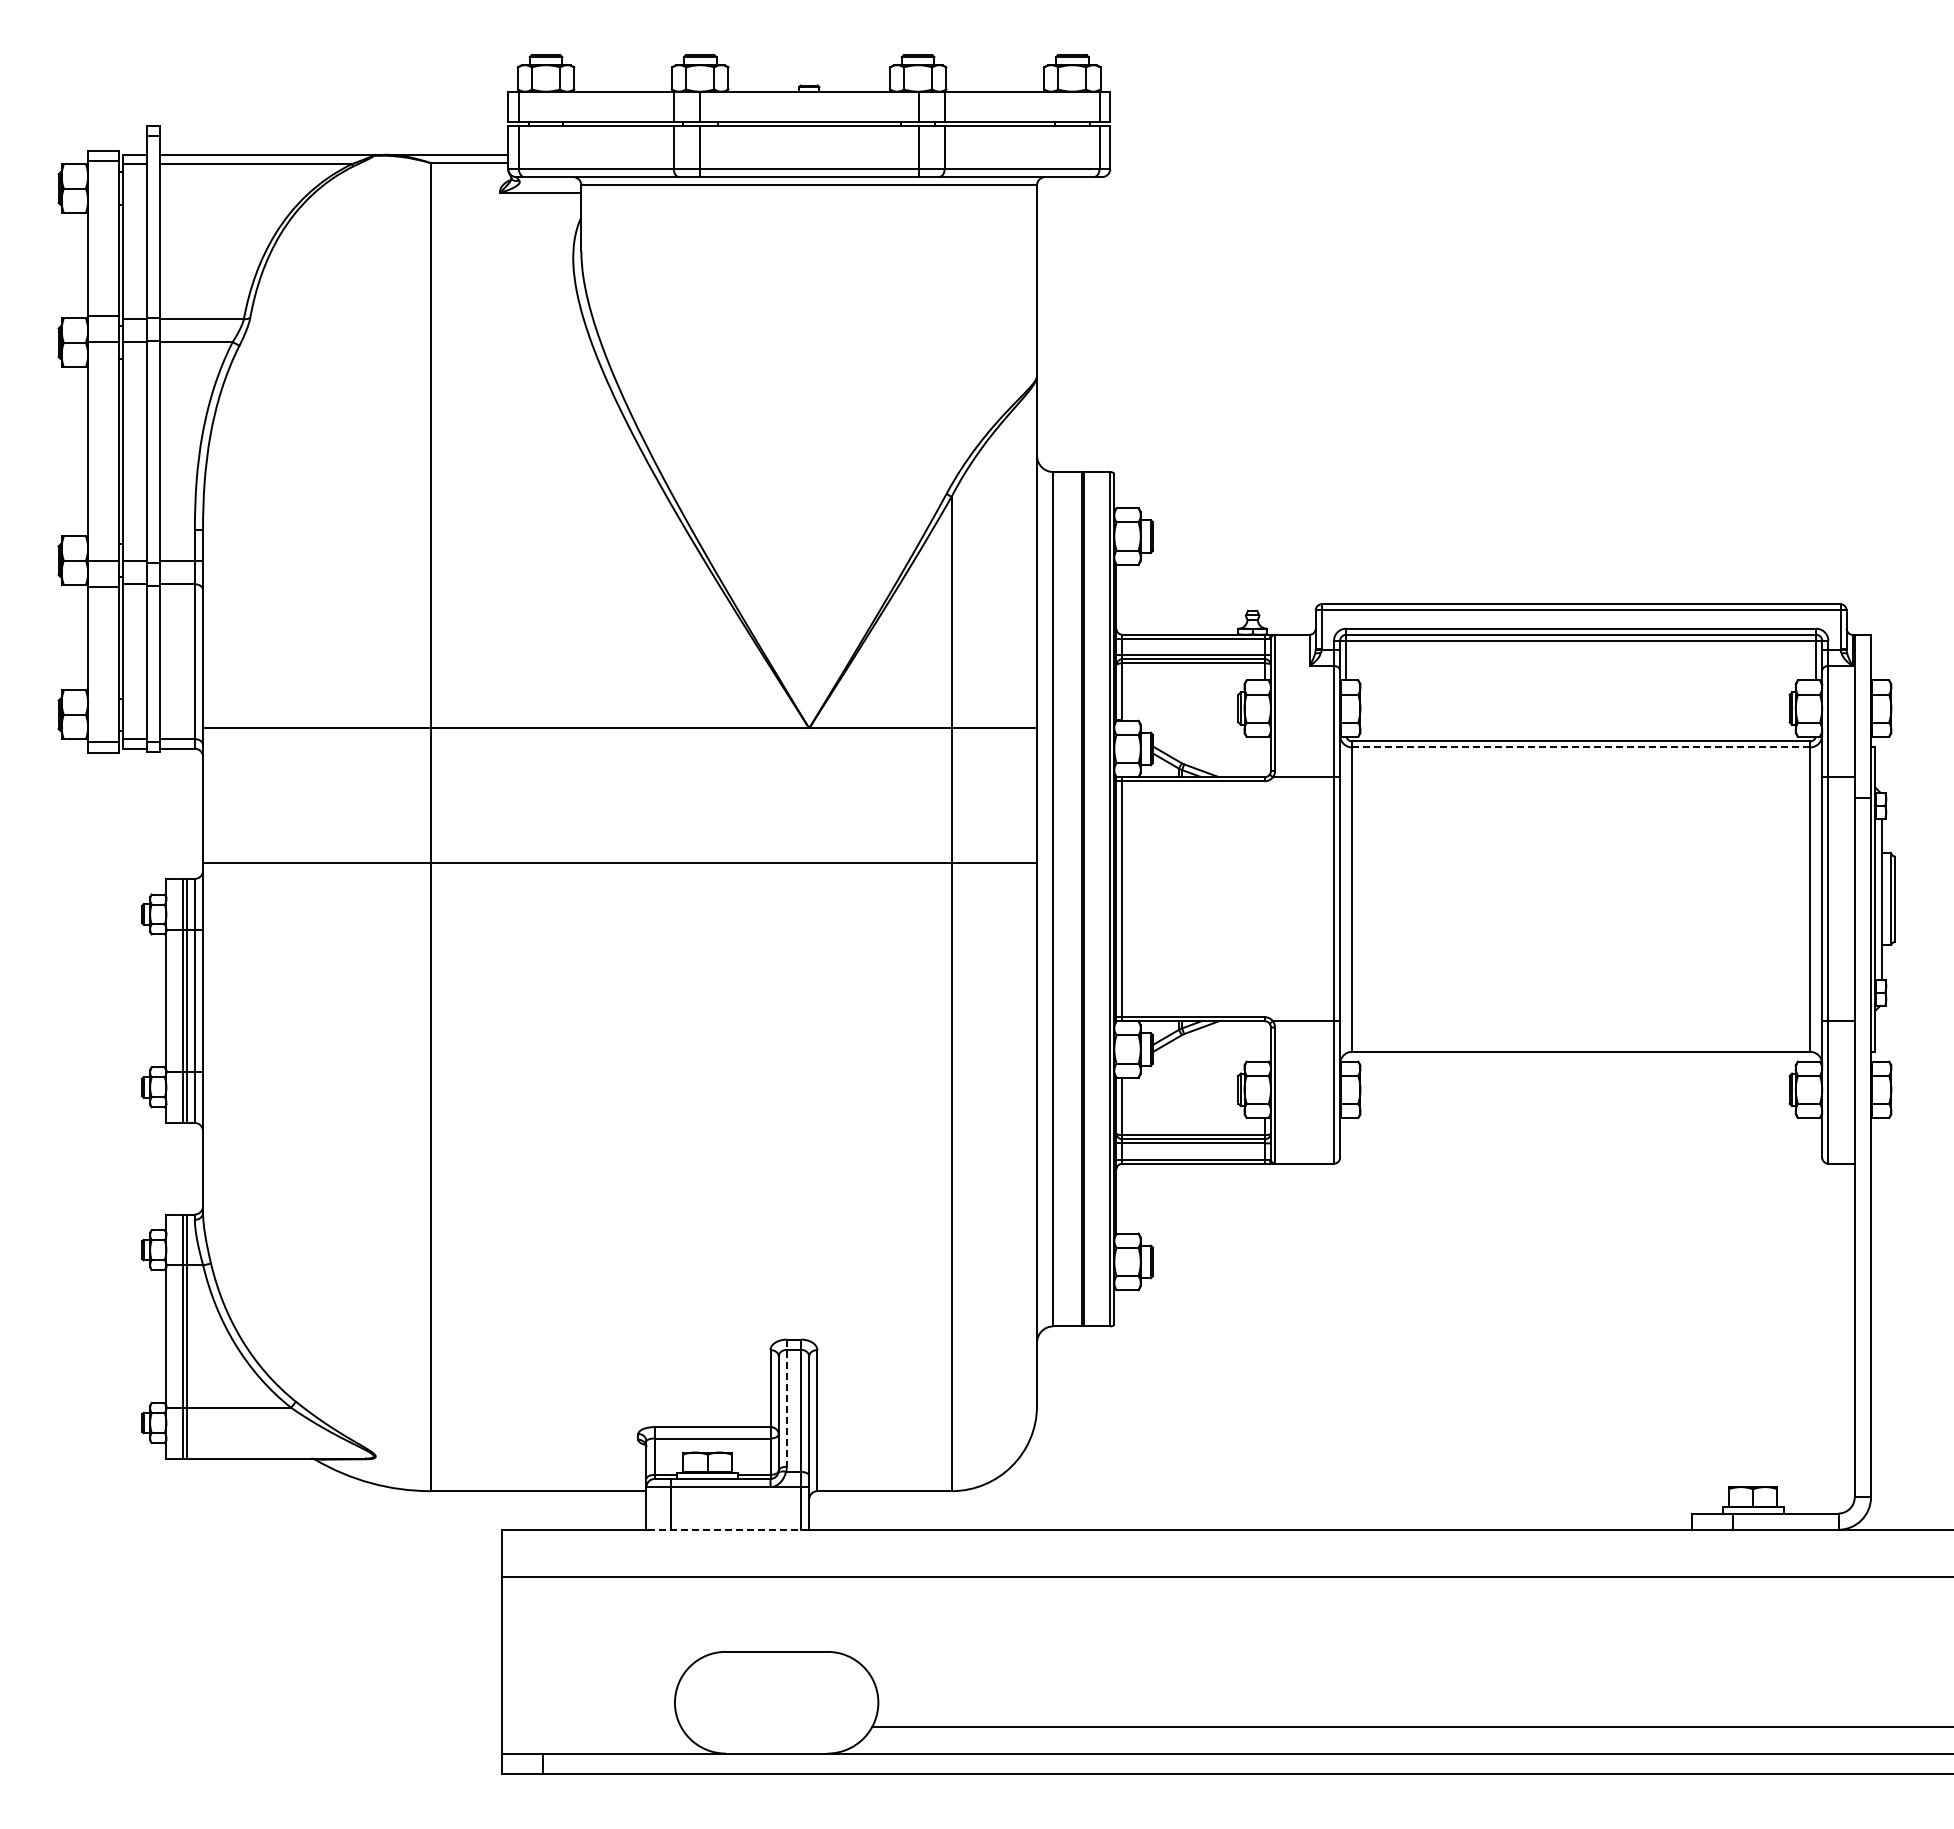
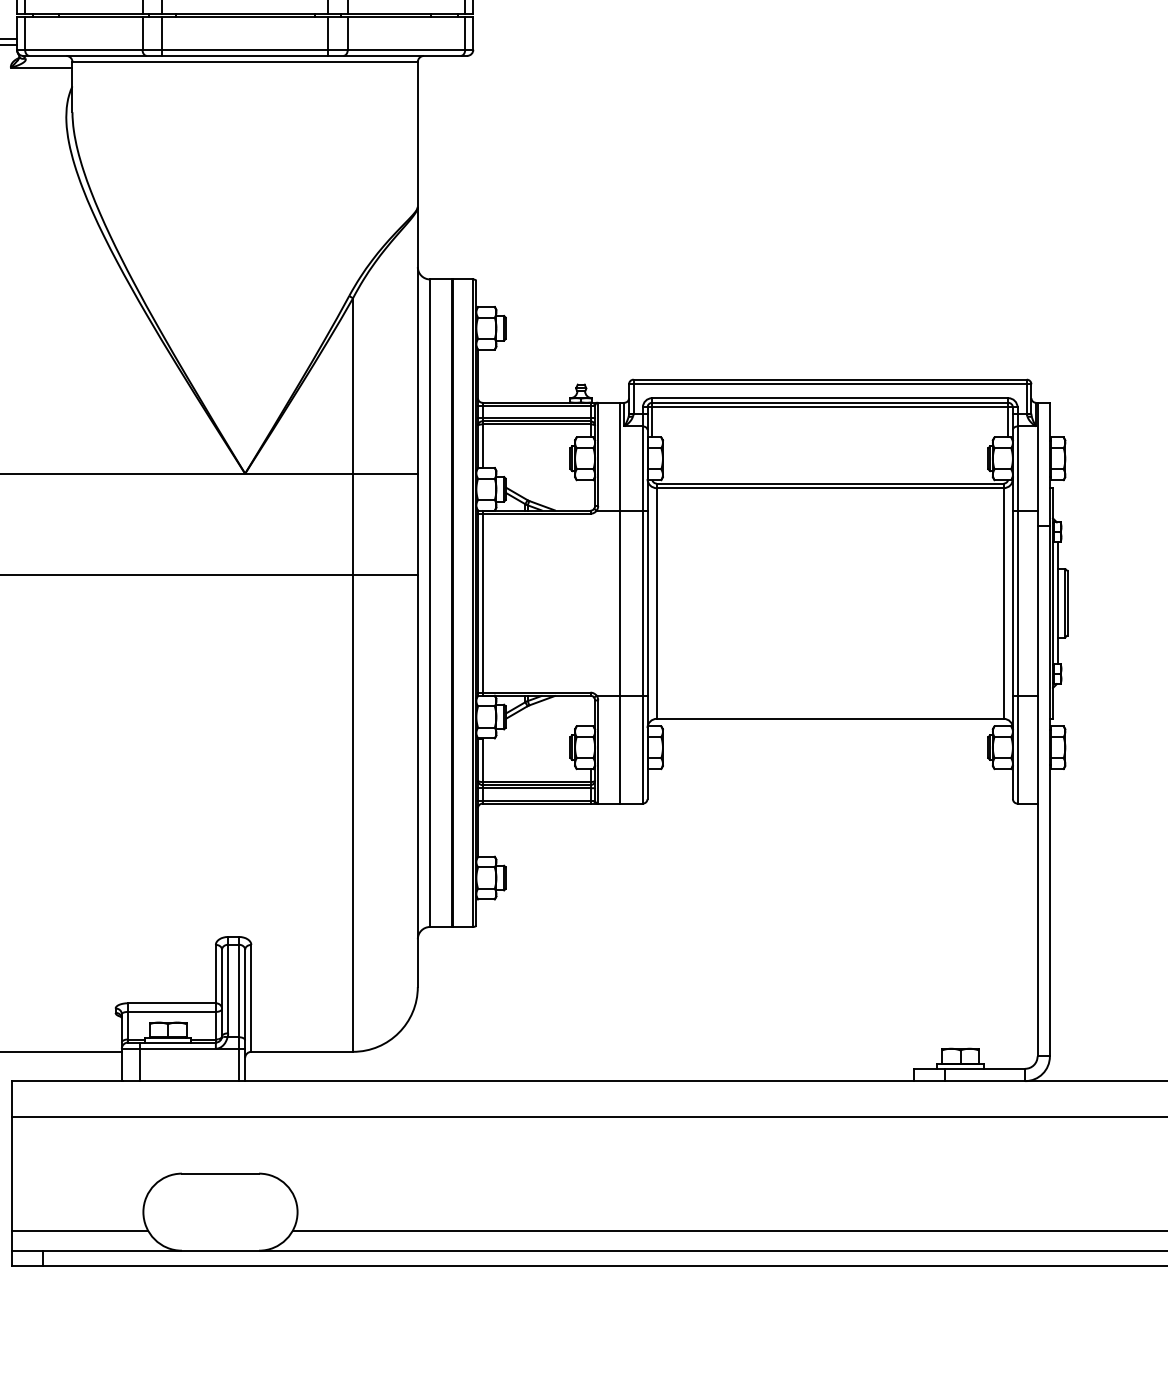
line: (1581, 747) -> (830, 488), dashed -> solid
line: (1303, 898) -> (619, 602), added
line: (786, 1403) -> (227, 985), dashed -> solid
line: (728, 1529) -> (183, 1080), dashed -> solid
line: (591, 1727) -> (80, 1230), added

